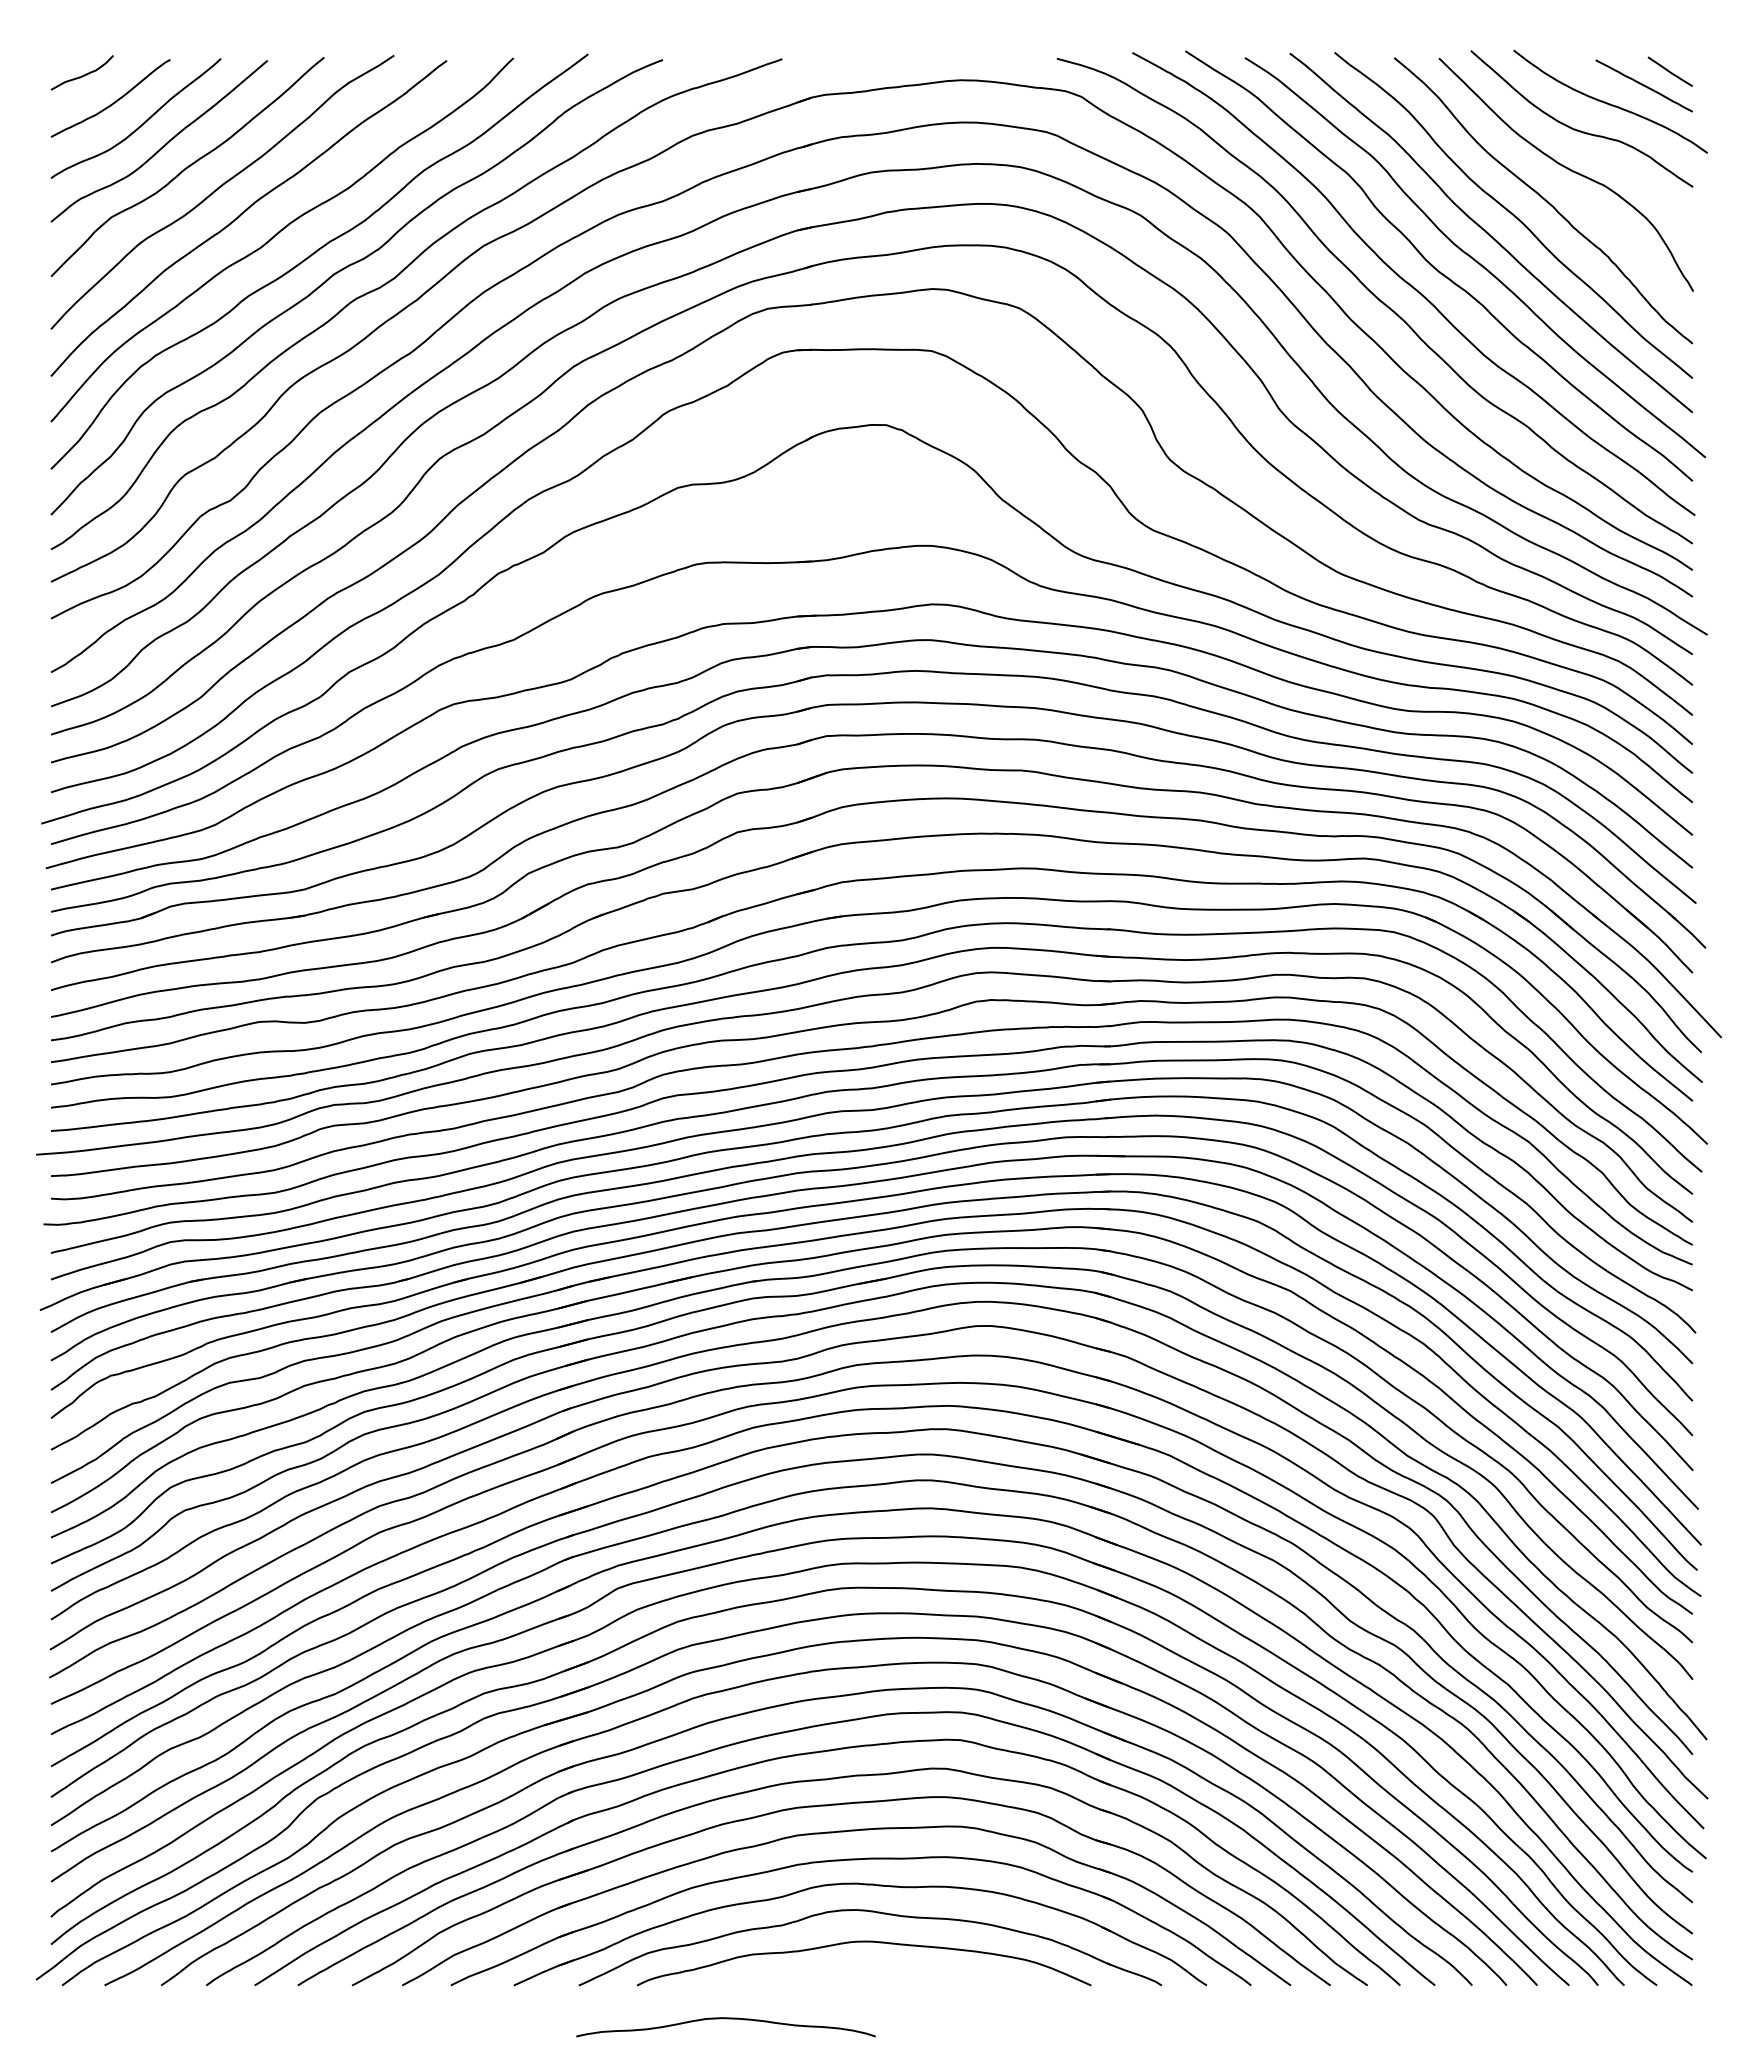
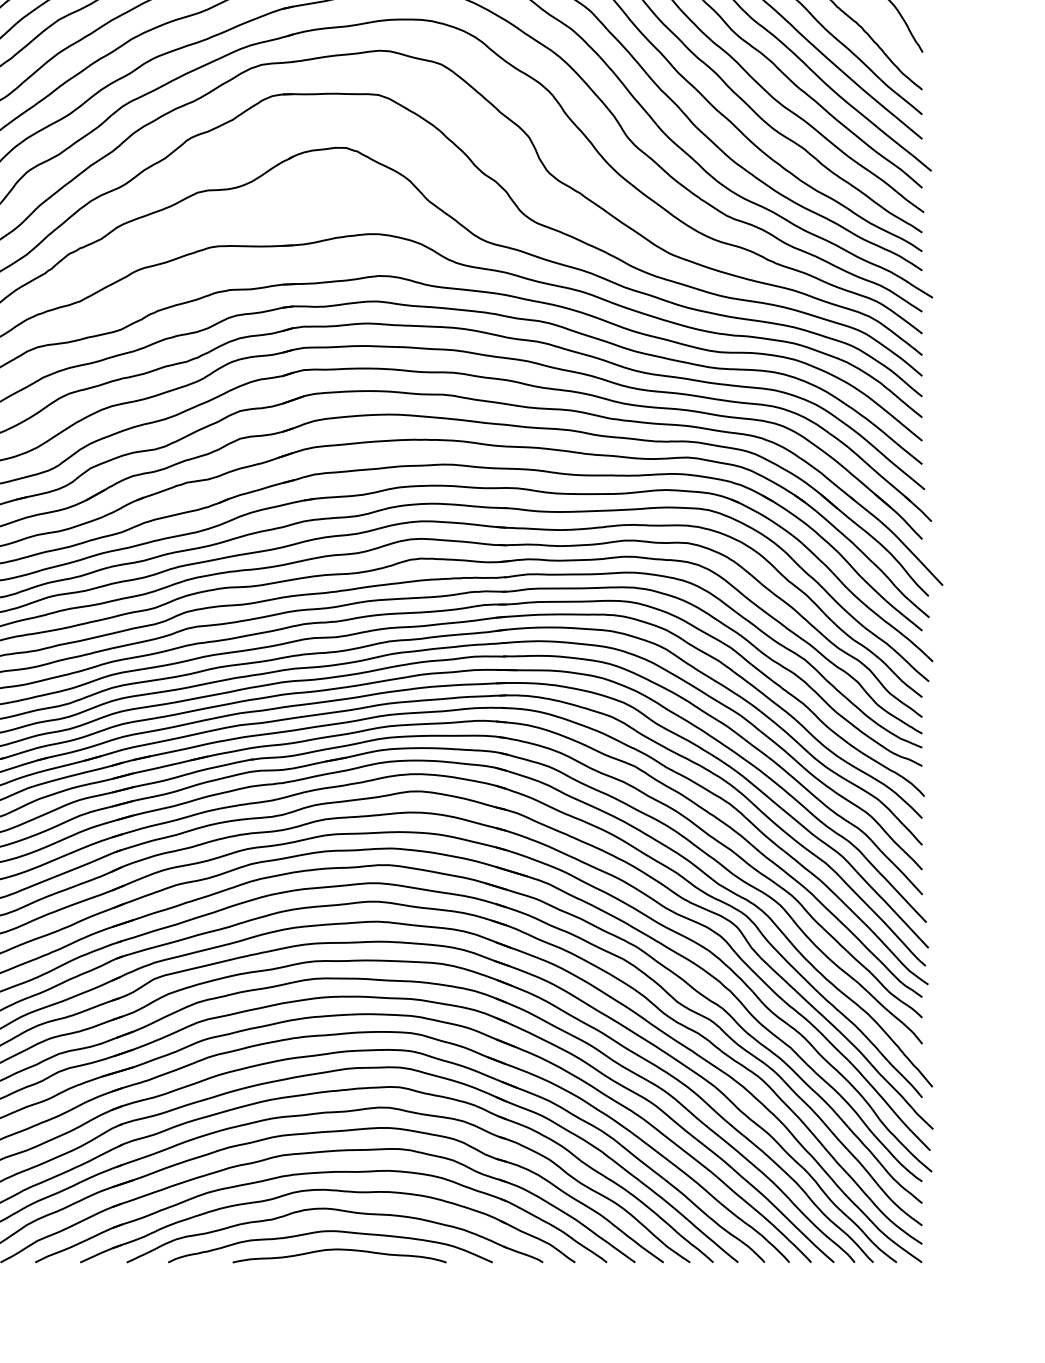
curve: (725, 2019) -> (339, 1250), moved

